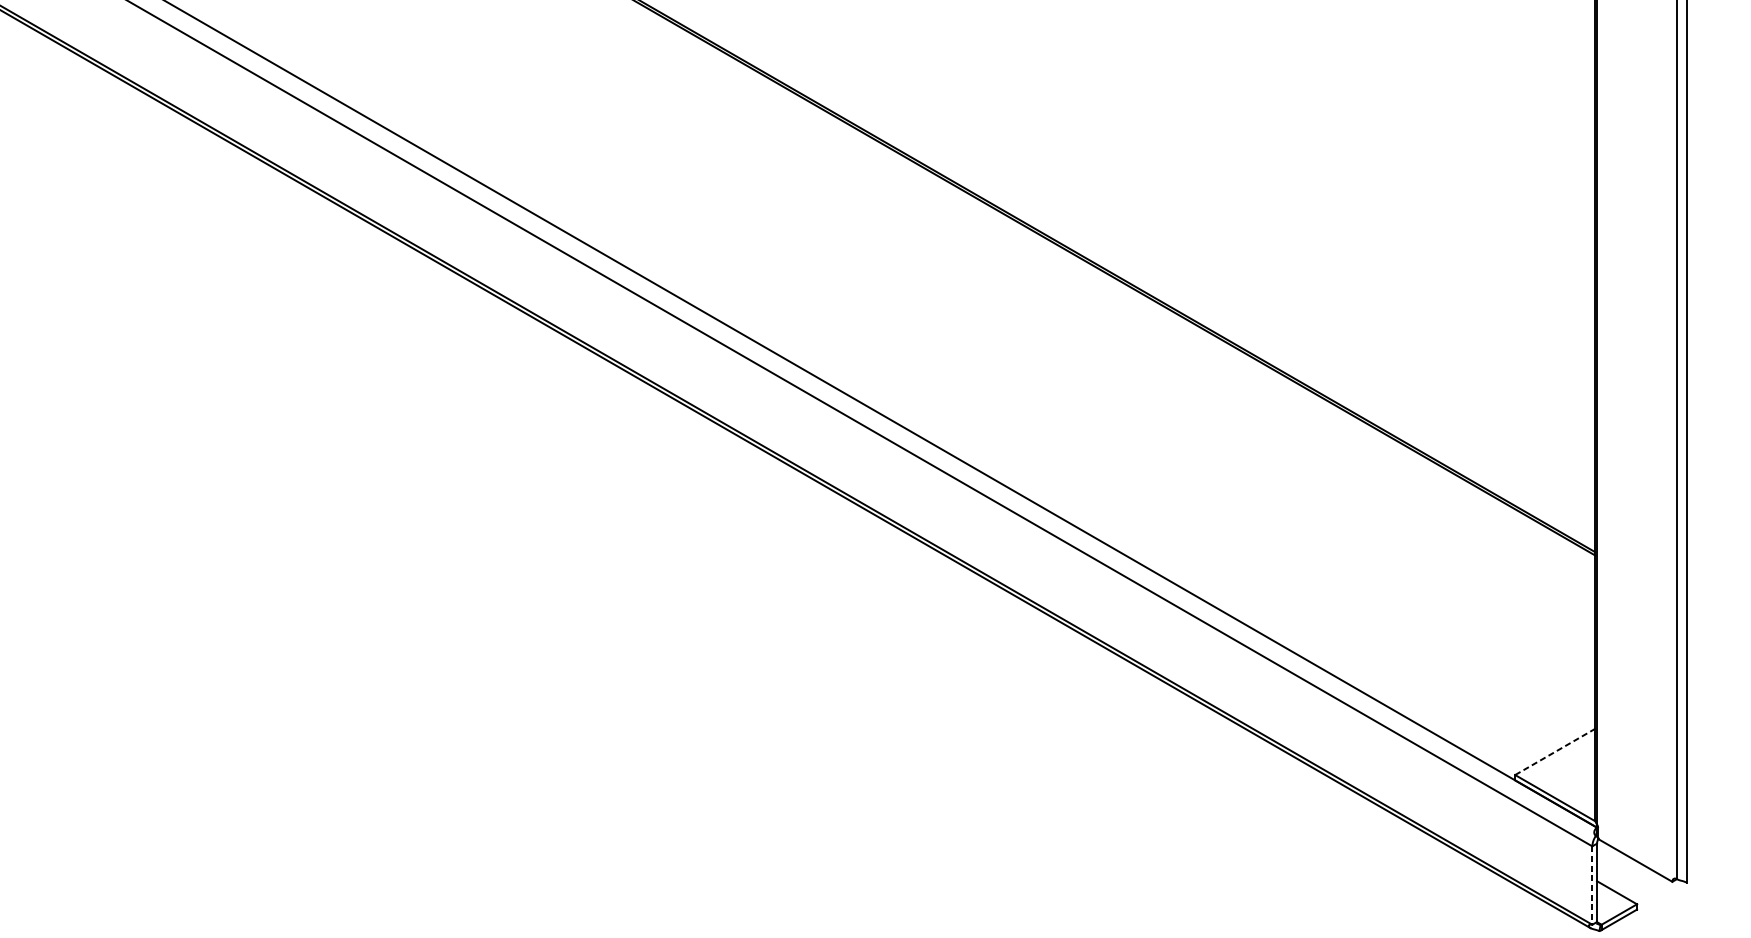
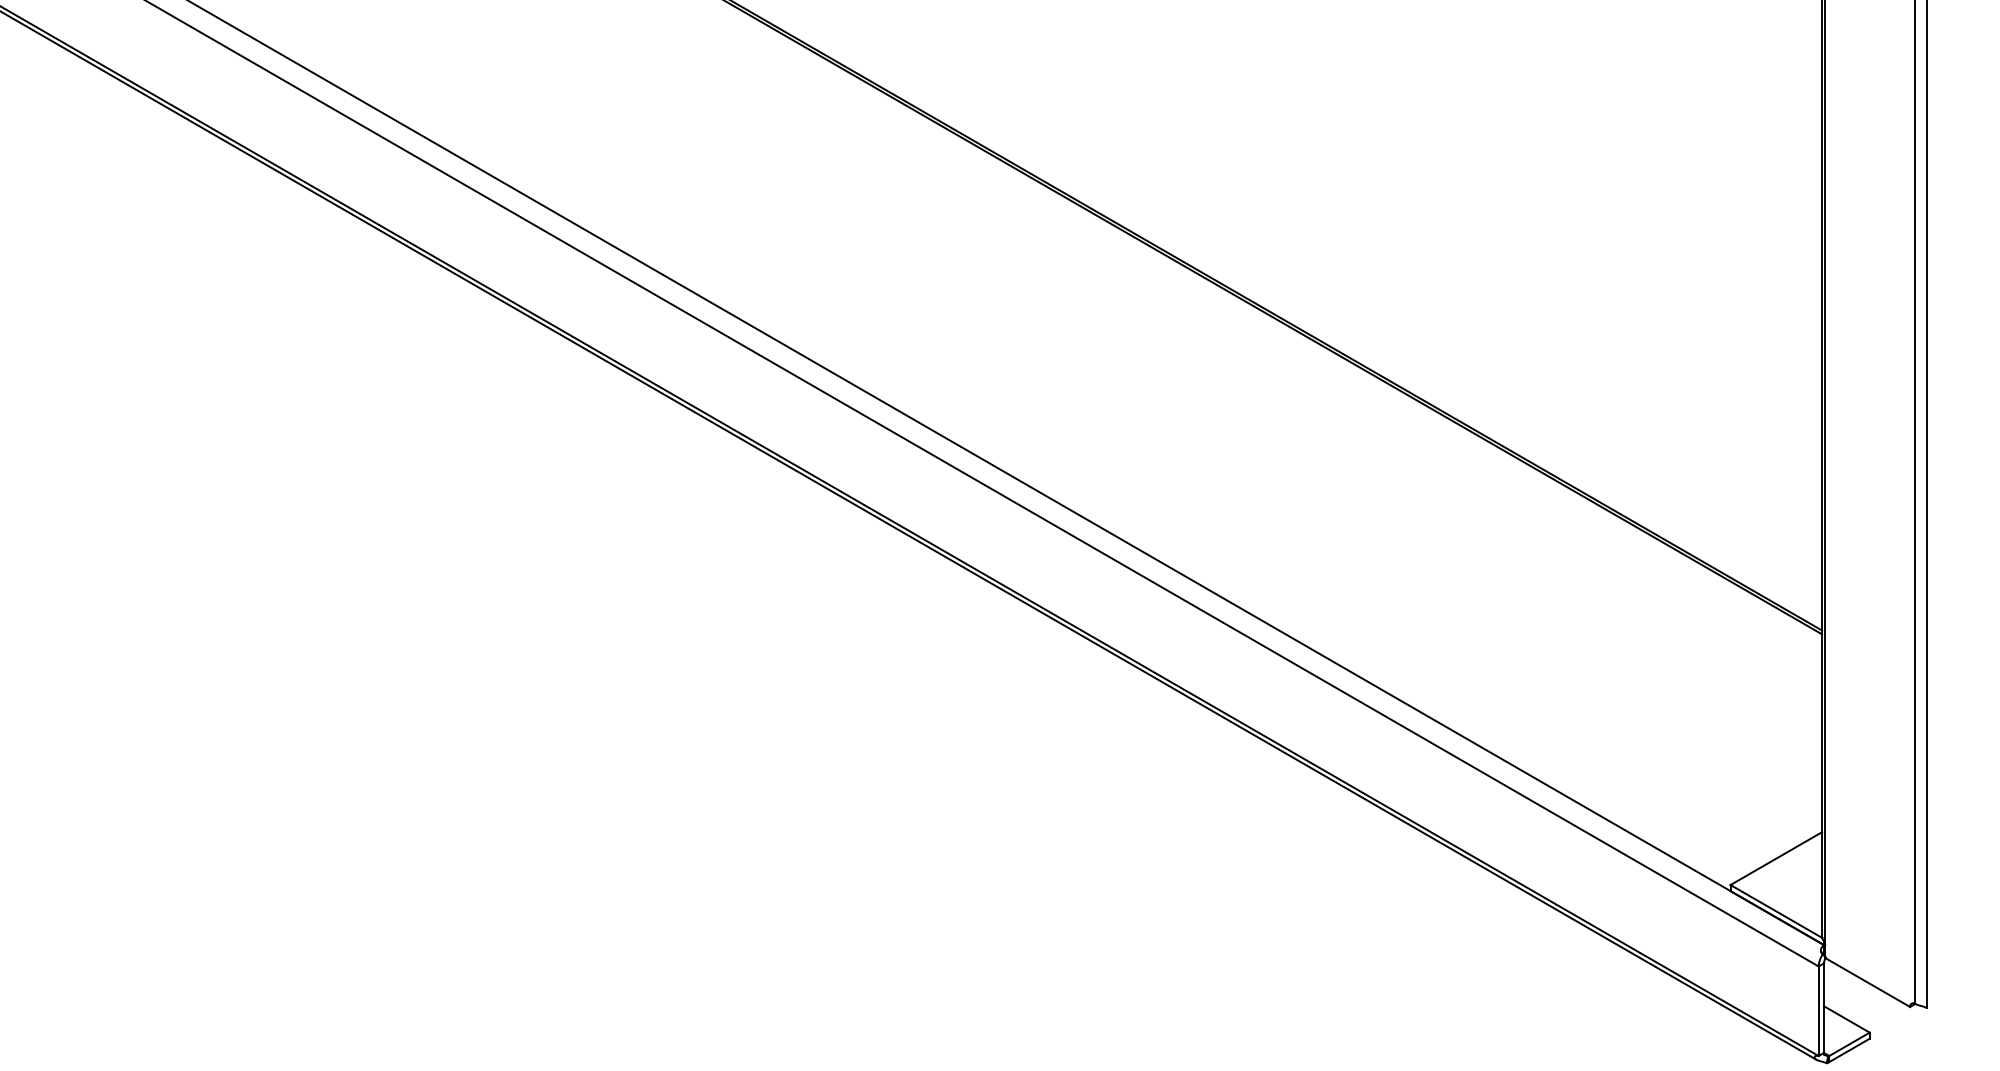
line: (1555, 751) -> (1776, 858), dashed -> solid
line: (1592, 885) -> (1818, 1011), dashed -> solid

